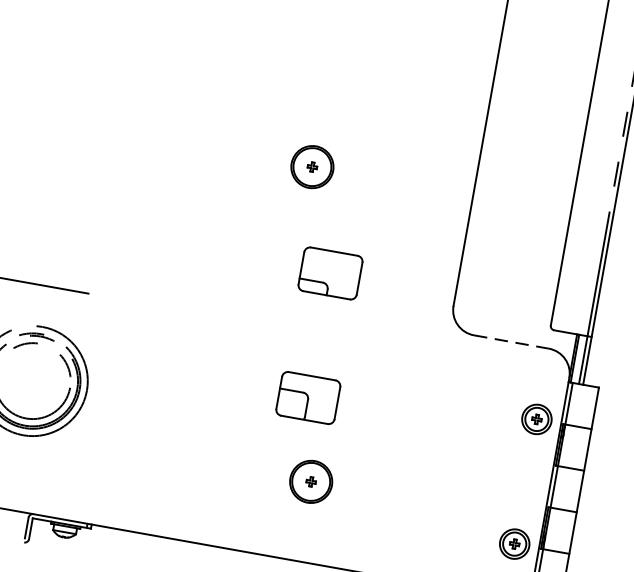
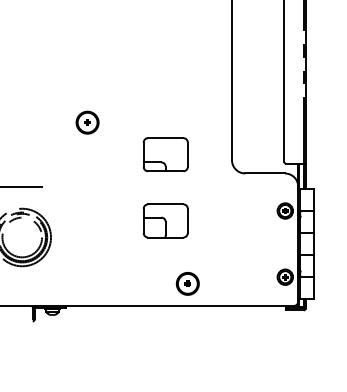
part: (312, 166) -> (87, 122), moved
part: (330, 272) -> (165, 154), size x1.43
line: (512, 342) -> (265, 173), dashed -> solid
part: (308, 397) -> (165, 220), size x1.43
part: (310, 481) -> (187, 283), moved

